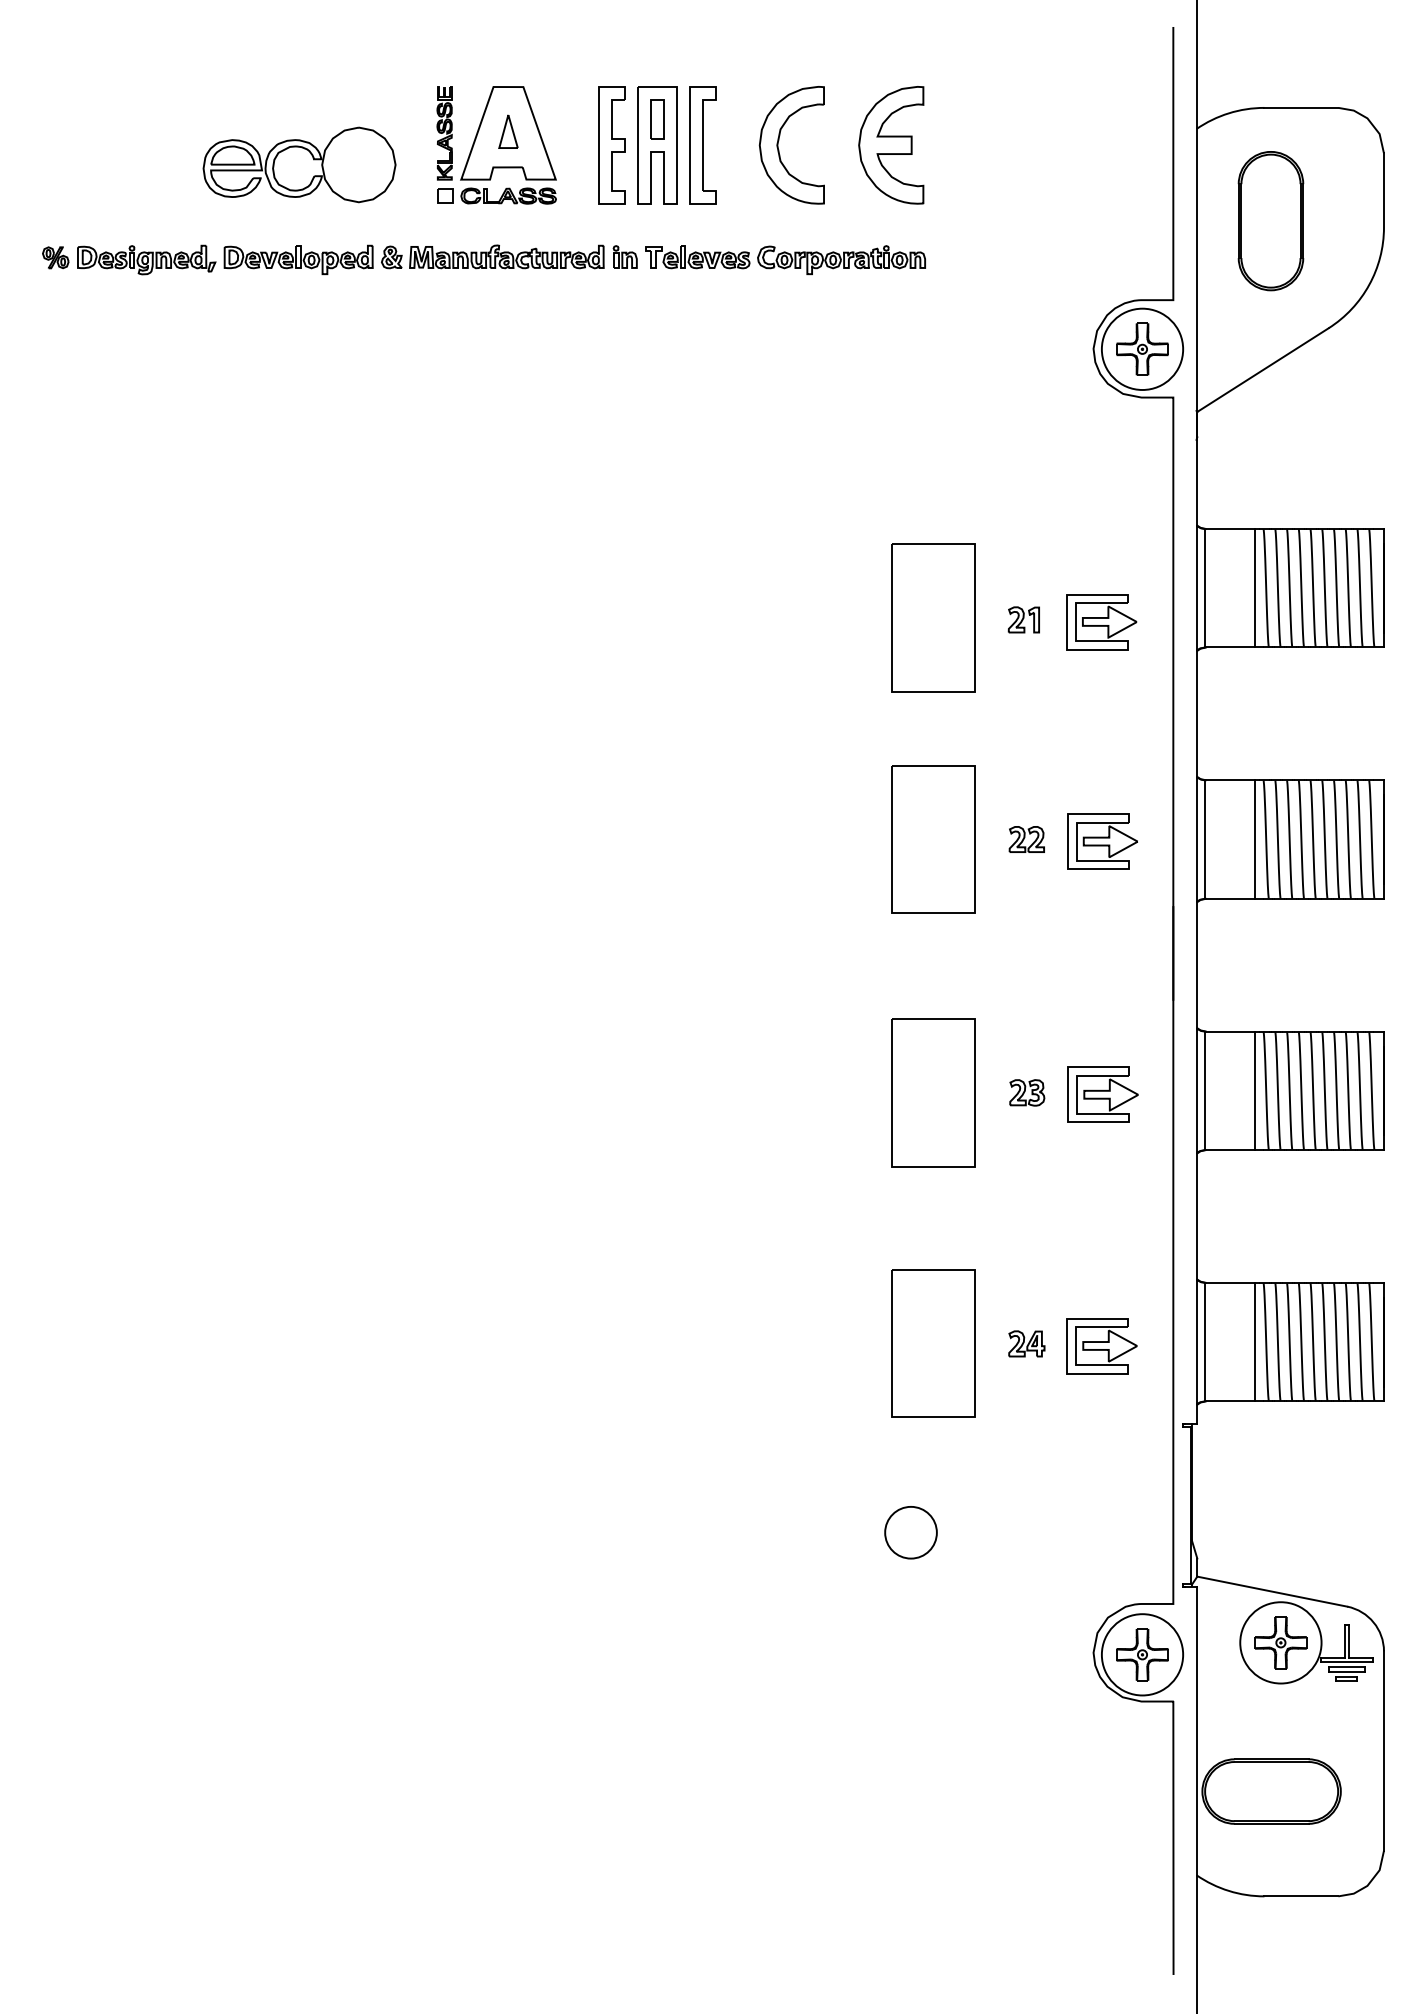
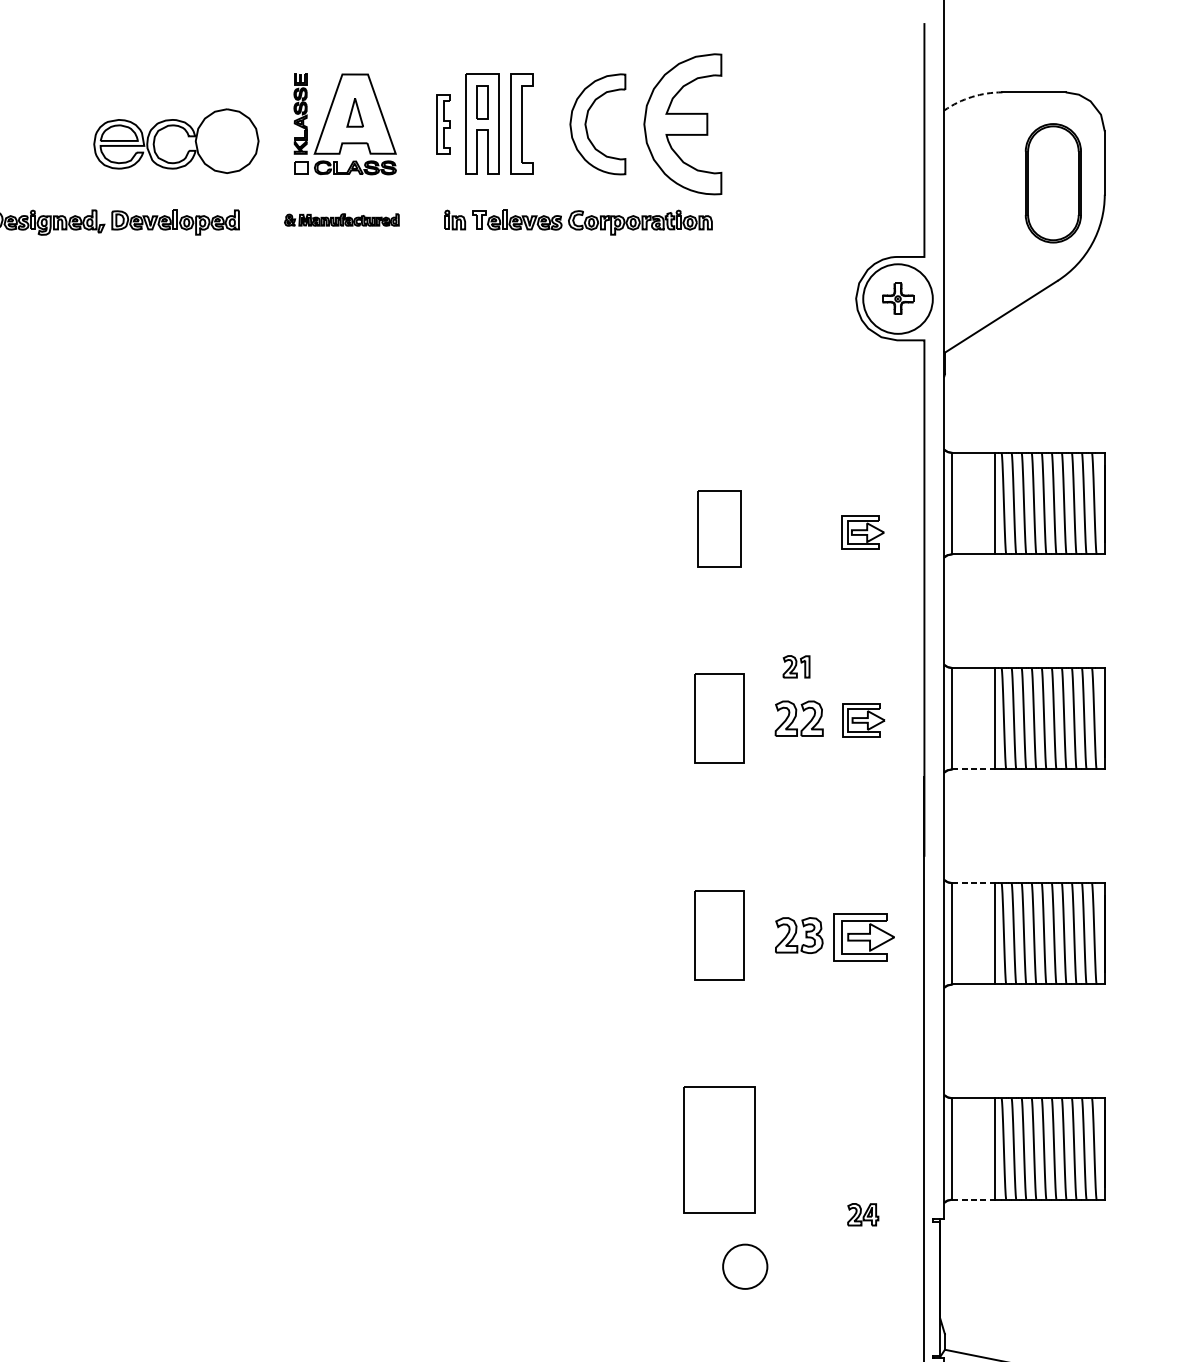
arc: (1228, 113) -> (971, 97), solid -> dashed
part: (611, 145) -> (443, 124), size x0.6
part: (891, 145) -> (683, 124), size x1.4
part: (1270, 221) -> (1052, 183), moved
part: (492, 256) -> (341, 219), size x0.6
part: (1142, 348) -> (898, 298), size x0.7
part: (933, 617) -> (719, 528), size x0.6
part: (1023, 619) -> (796, 666), moved
part: (1101, 622) -> (862, 532), size x0.7
part: (933, 839) -> (719, 718), size x0.7
part: (1026, 839) -> (798, 718), size x1.6
part: (1102, 841) -> (863, 720), size x0.7
line: (1230, 898) -> (973, 769), solid -> dashed
line: (1230, 1031) -> (973, 883), solid -> dashed
part: (933, 1092) -> (719, 935), size x0.7
part: (1027, 1092) -> (799, 935), size x1.6
part: (1026, 1343) -> (862, 1214), moved
part: (1101, 1346) -> (862, 1152), removed
line: (1230, 1401) -> (973, 1199), solid -> dashed
circle: (910, 1532) -> (744, 1266), moved

